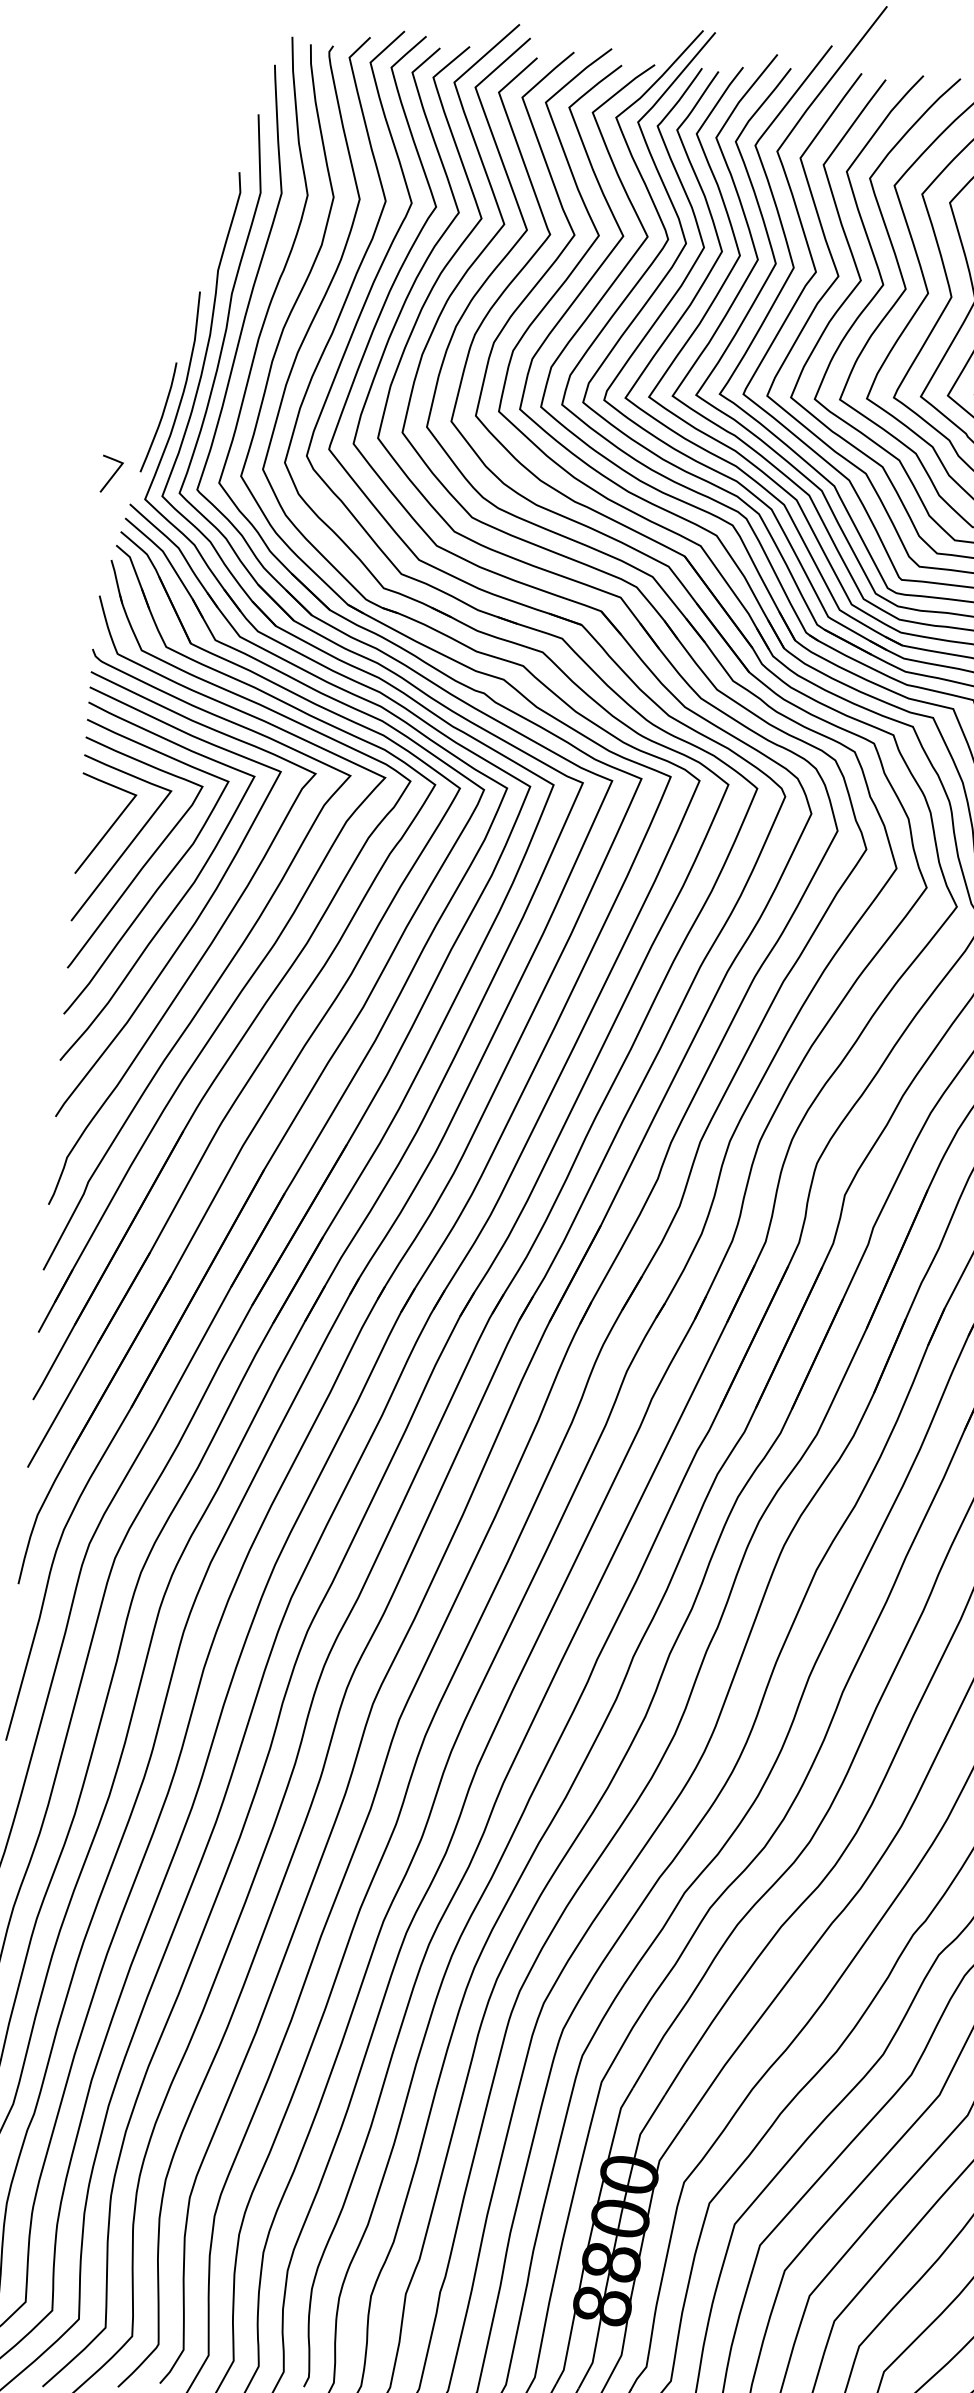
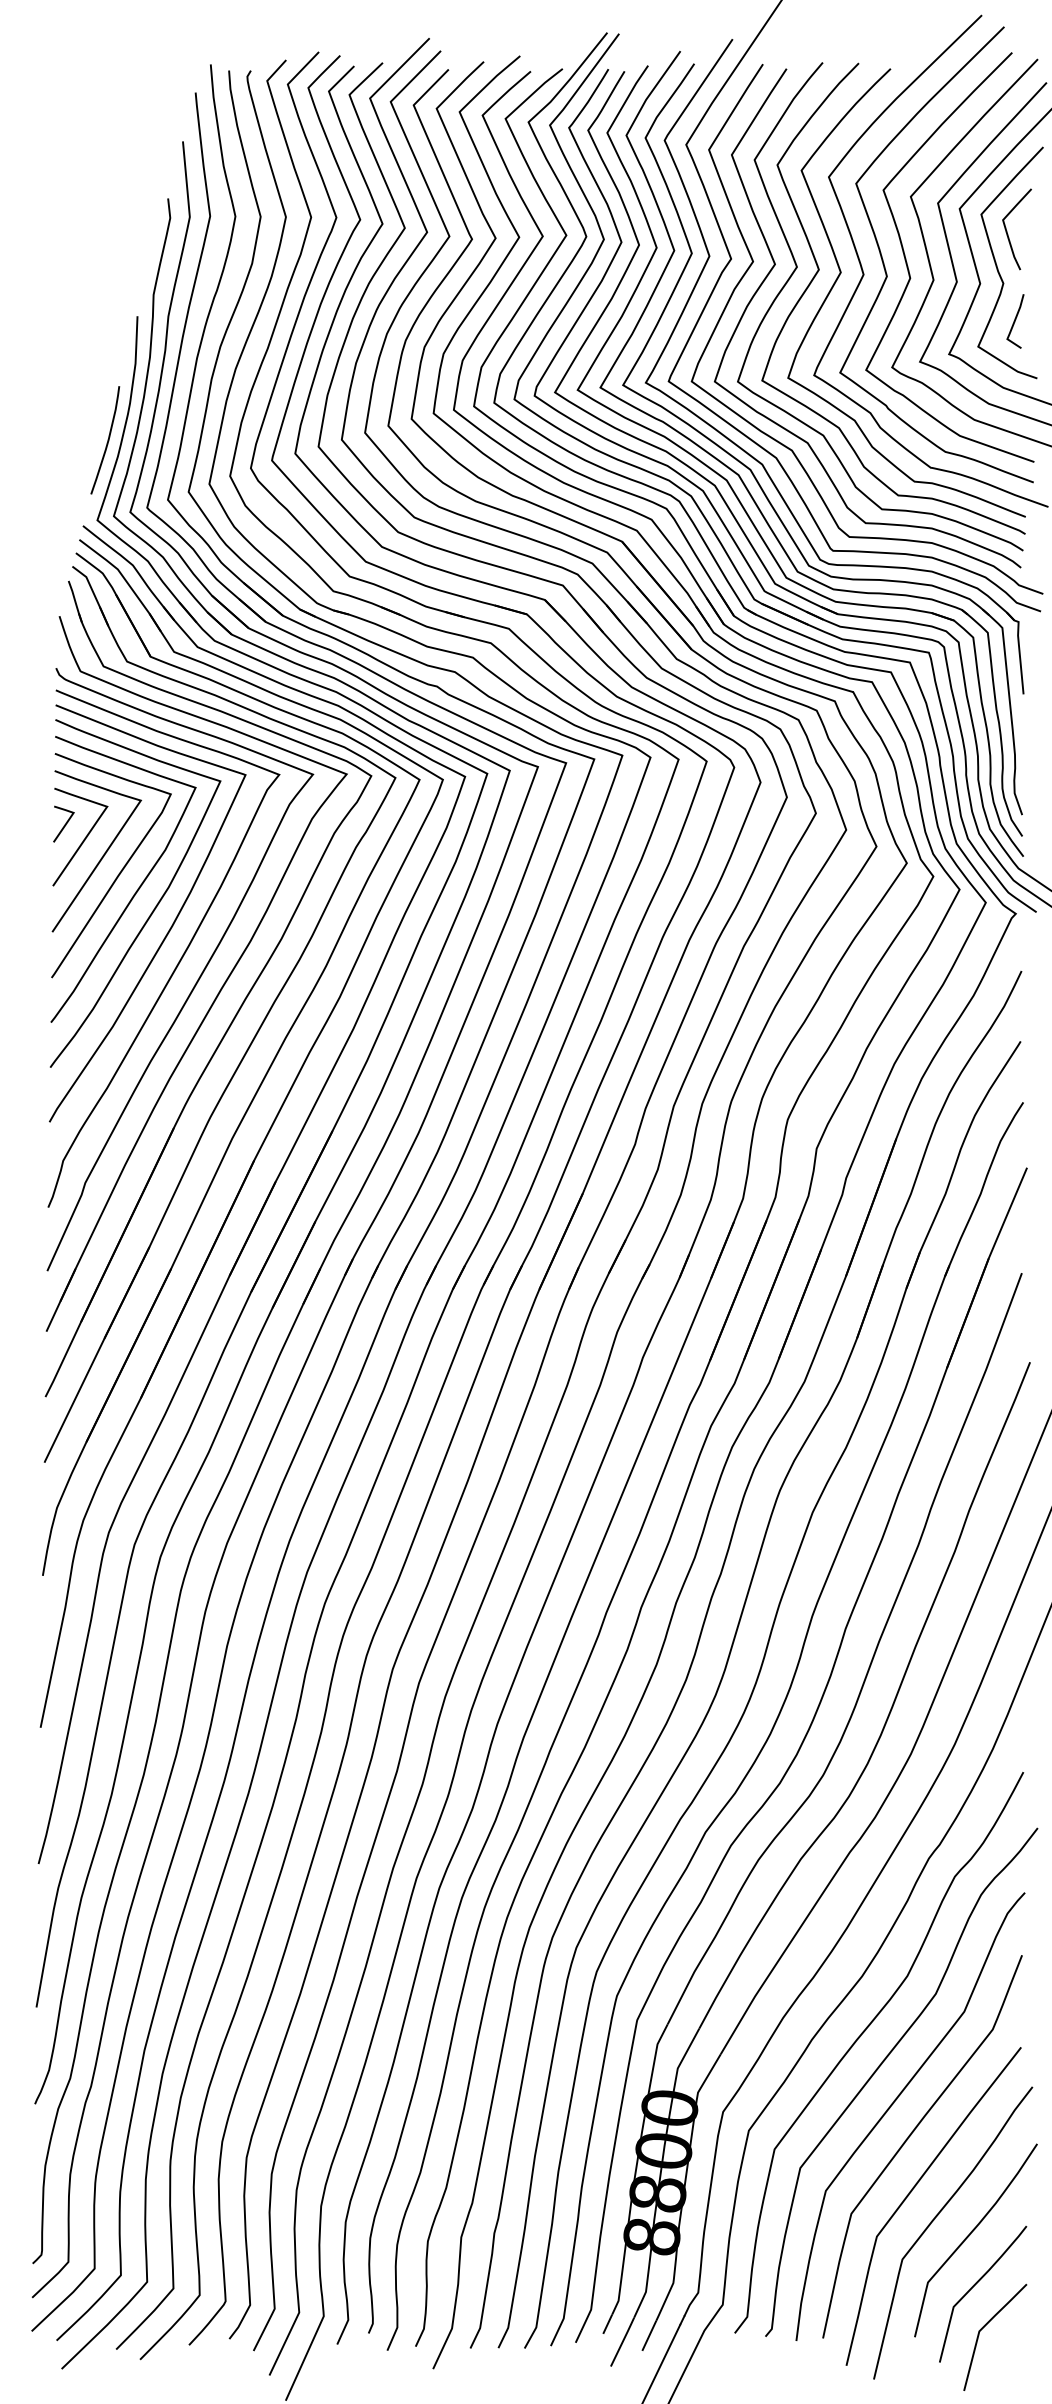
line: (112, 474) -> (64, 824), moved

